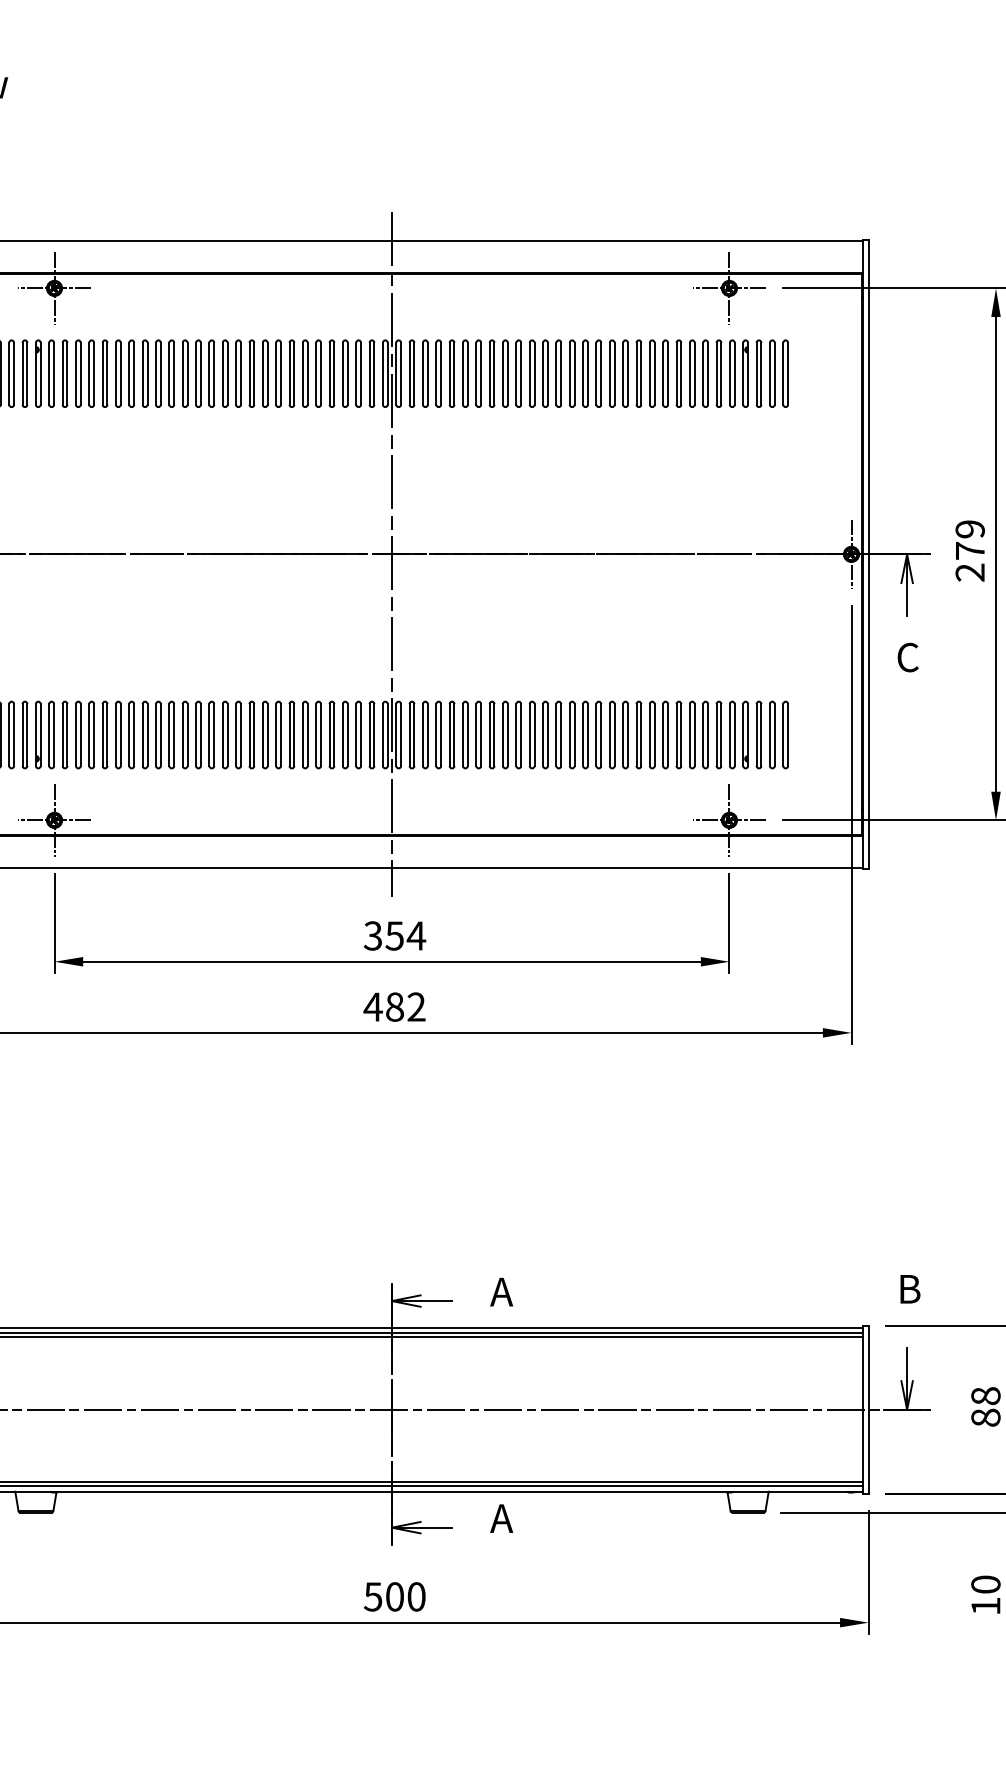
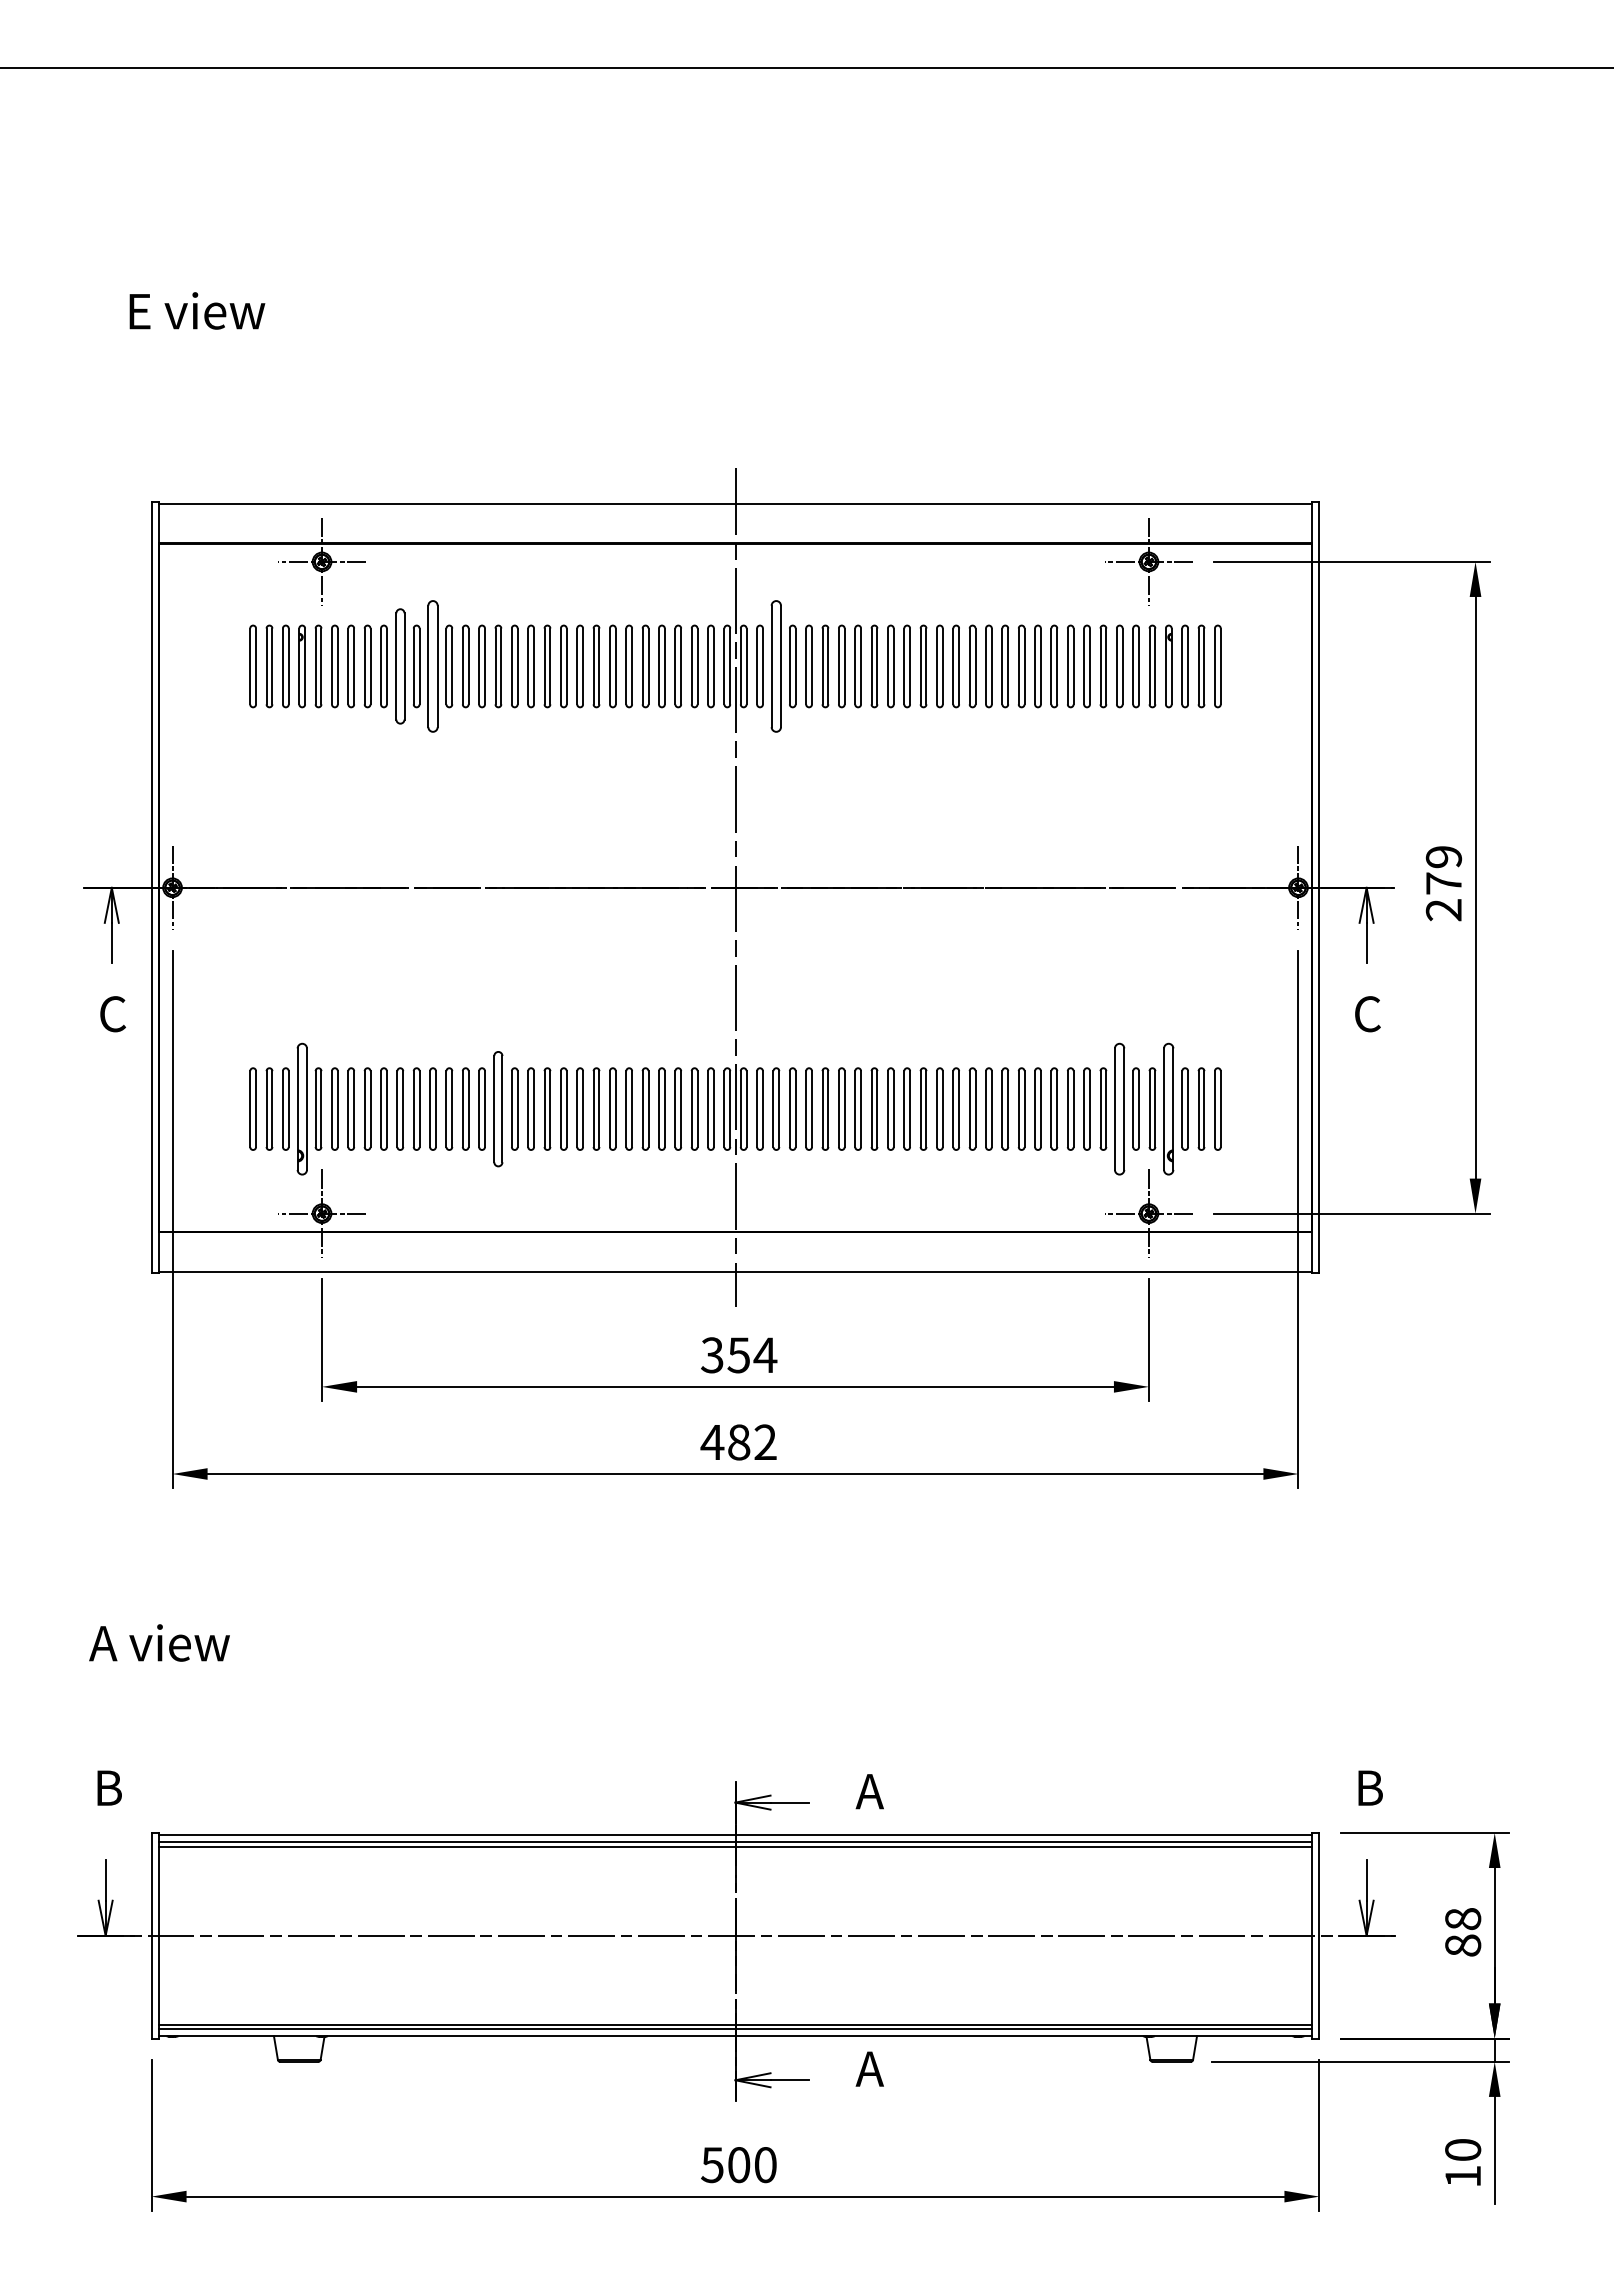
part: (117, 373) -> (399, 666), size x1.4
part: (144, 373) -> (432, 666), size x1.6
part: (425, 373) -> (776, 666), size x1.6
part: (37, 734) -> (301, 1108), size x1.6
part: (198, 734) -> (498, 1108), size x1.4
part: (705, 734) -> (1119, 1108), size x1.6
part: (745, 734) -> (1168, 1108), size x1.6

